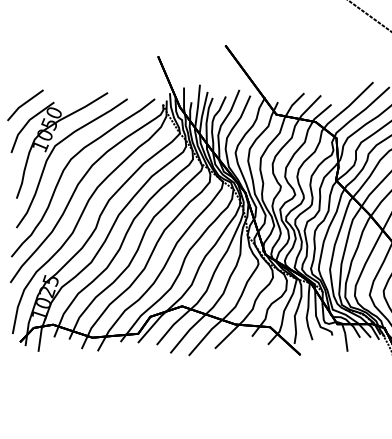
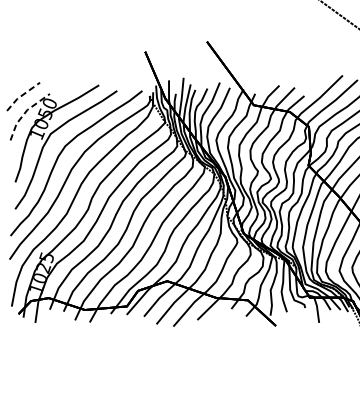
line: (23, 104) -> (21, 95), solid -> dashed
line: (27, 122) -> (25, 112), solid -> dashed

